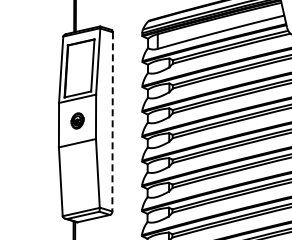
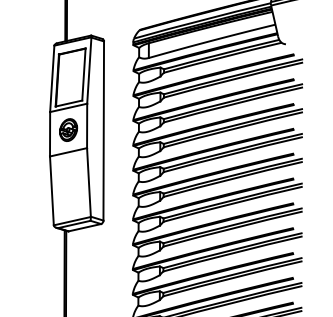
part: (77, 120) -> (68, 129), size x1.43
line: (112, 122) -> (103, 131), dashed -> solid

